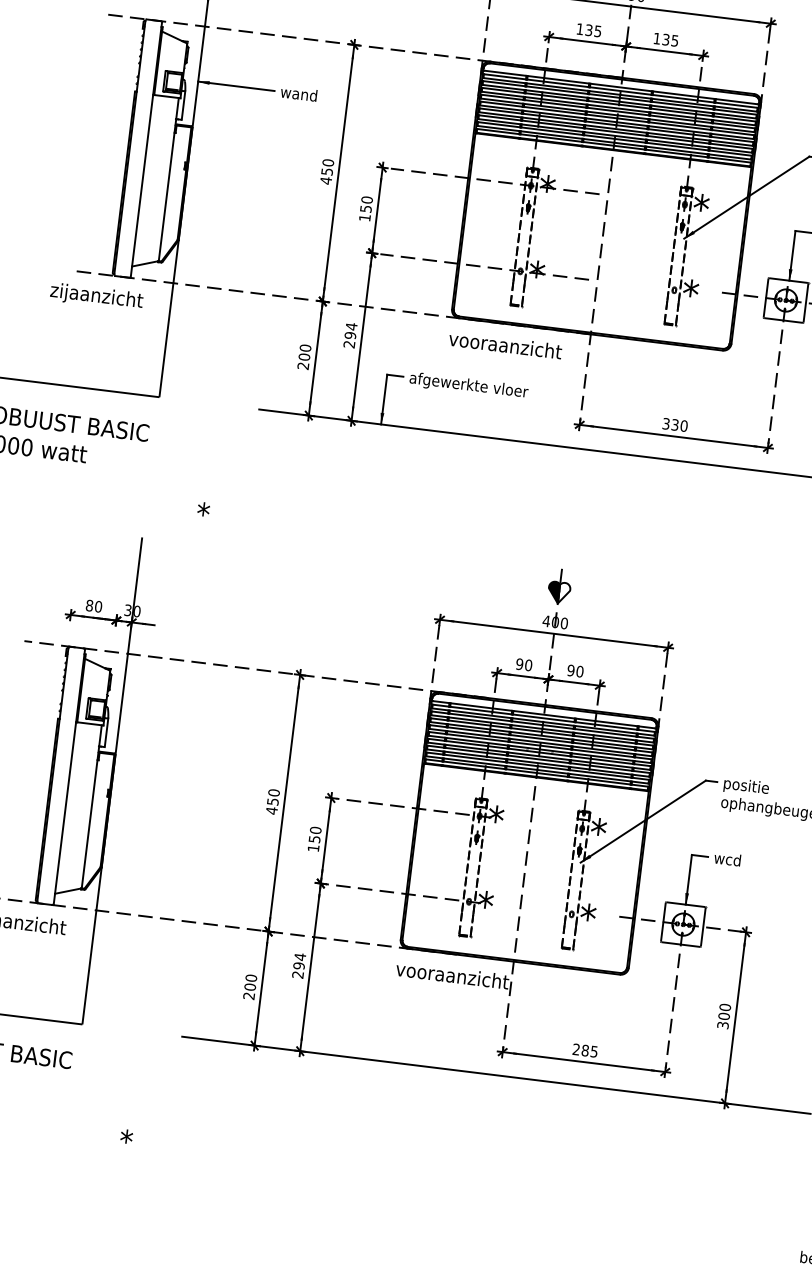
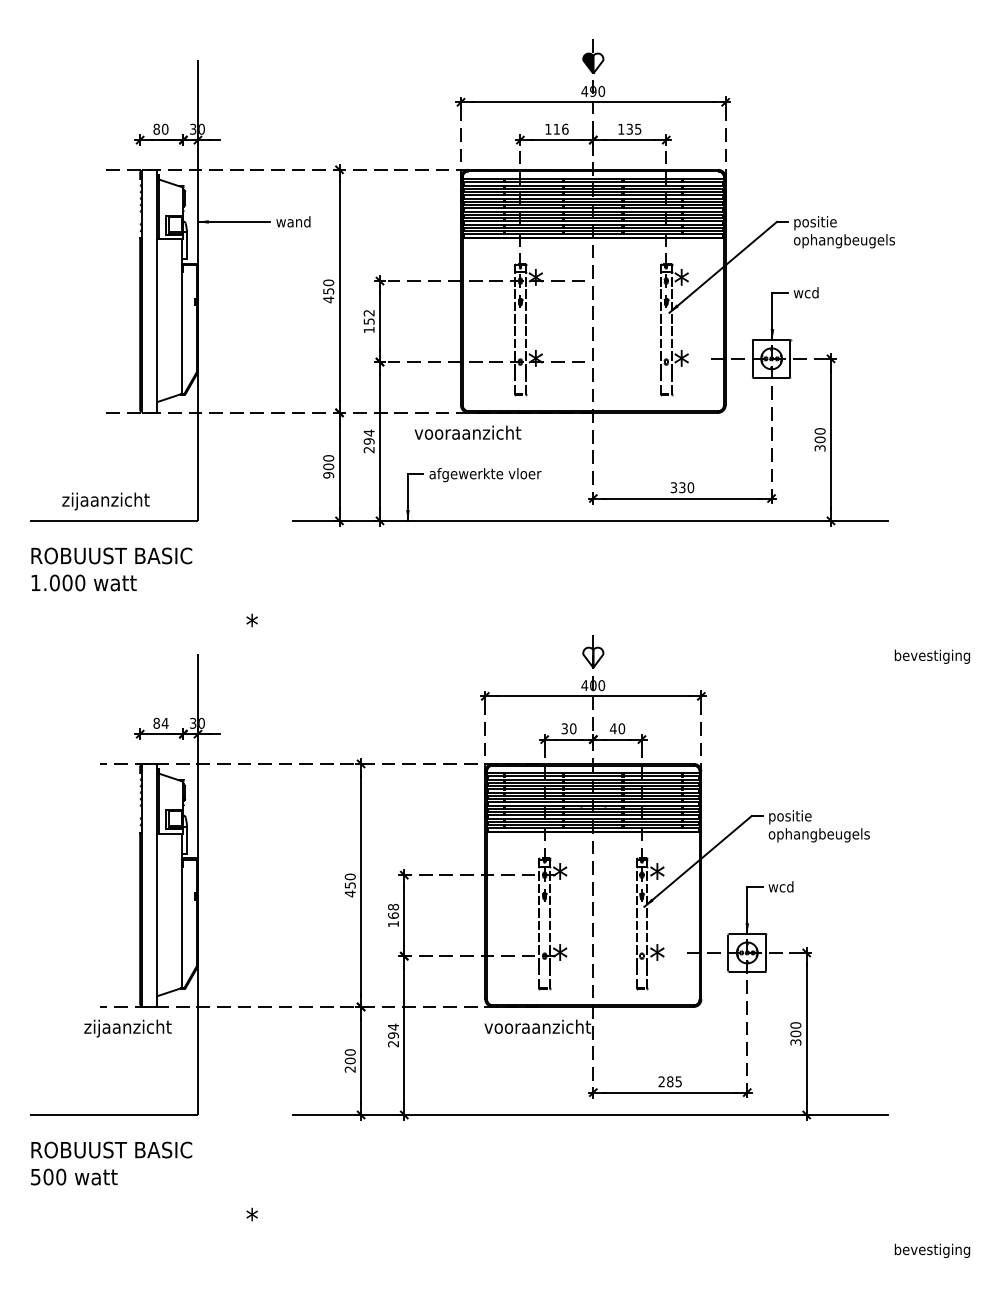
text: (593, 29) -> (560, 128), 135 -> 116
text: (366, 199) -> (368, 312), 150 -> 152
text: (96, 296) -> (105, 501), moved
text: (505, 344) -> (467, 432), moved
text: (303, 366) -> (328, 475), 200 -> 900
fill: (554, 592) -> (588, 657), removed
text: (97, 605) -> (164, 722), 80 -> 84
text: (519, 663) -> (564, 728), 90 -> 30
text: (570, 670) -> (612, 728), 90 -> 40
text: (315, 833) -> (393, 910), 150 -> 168

